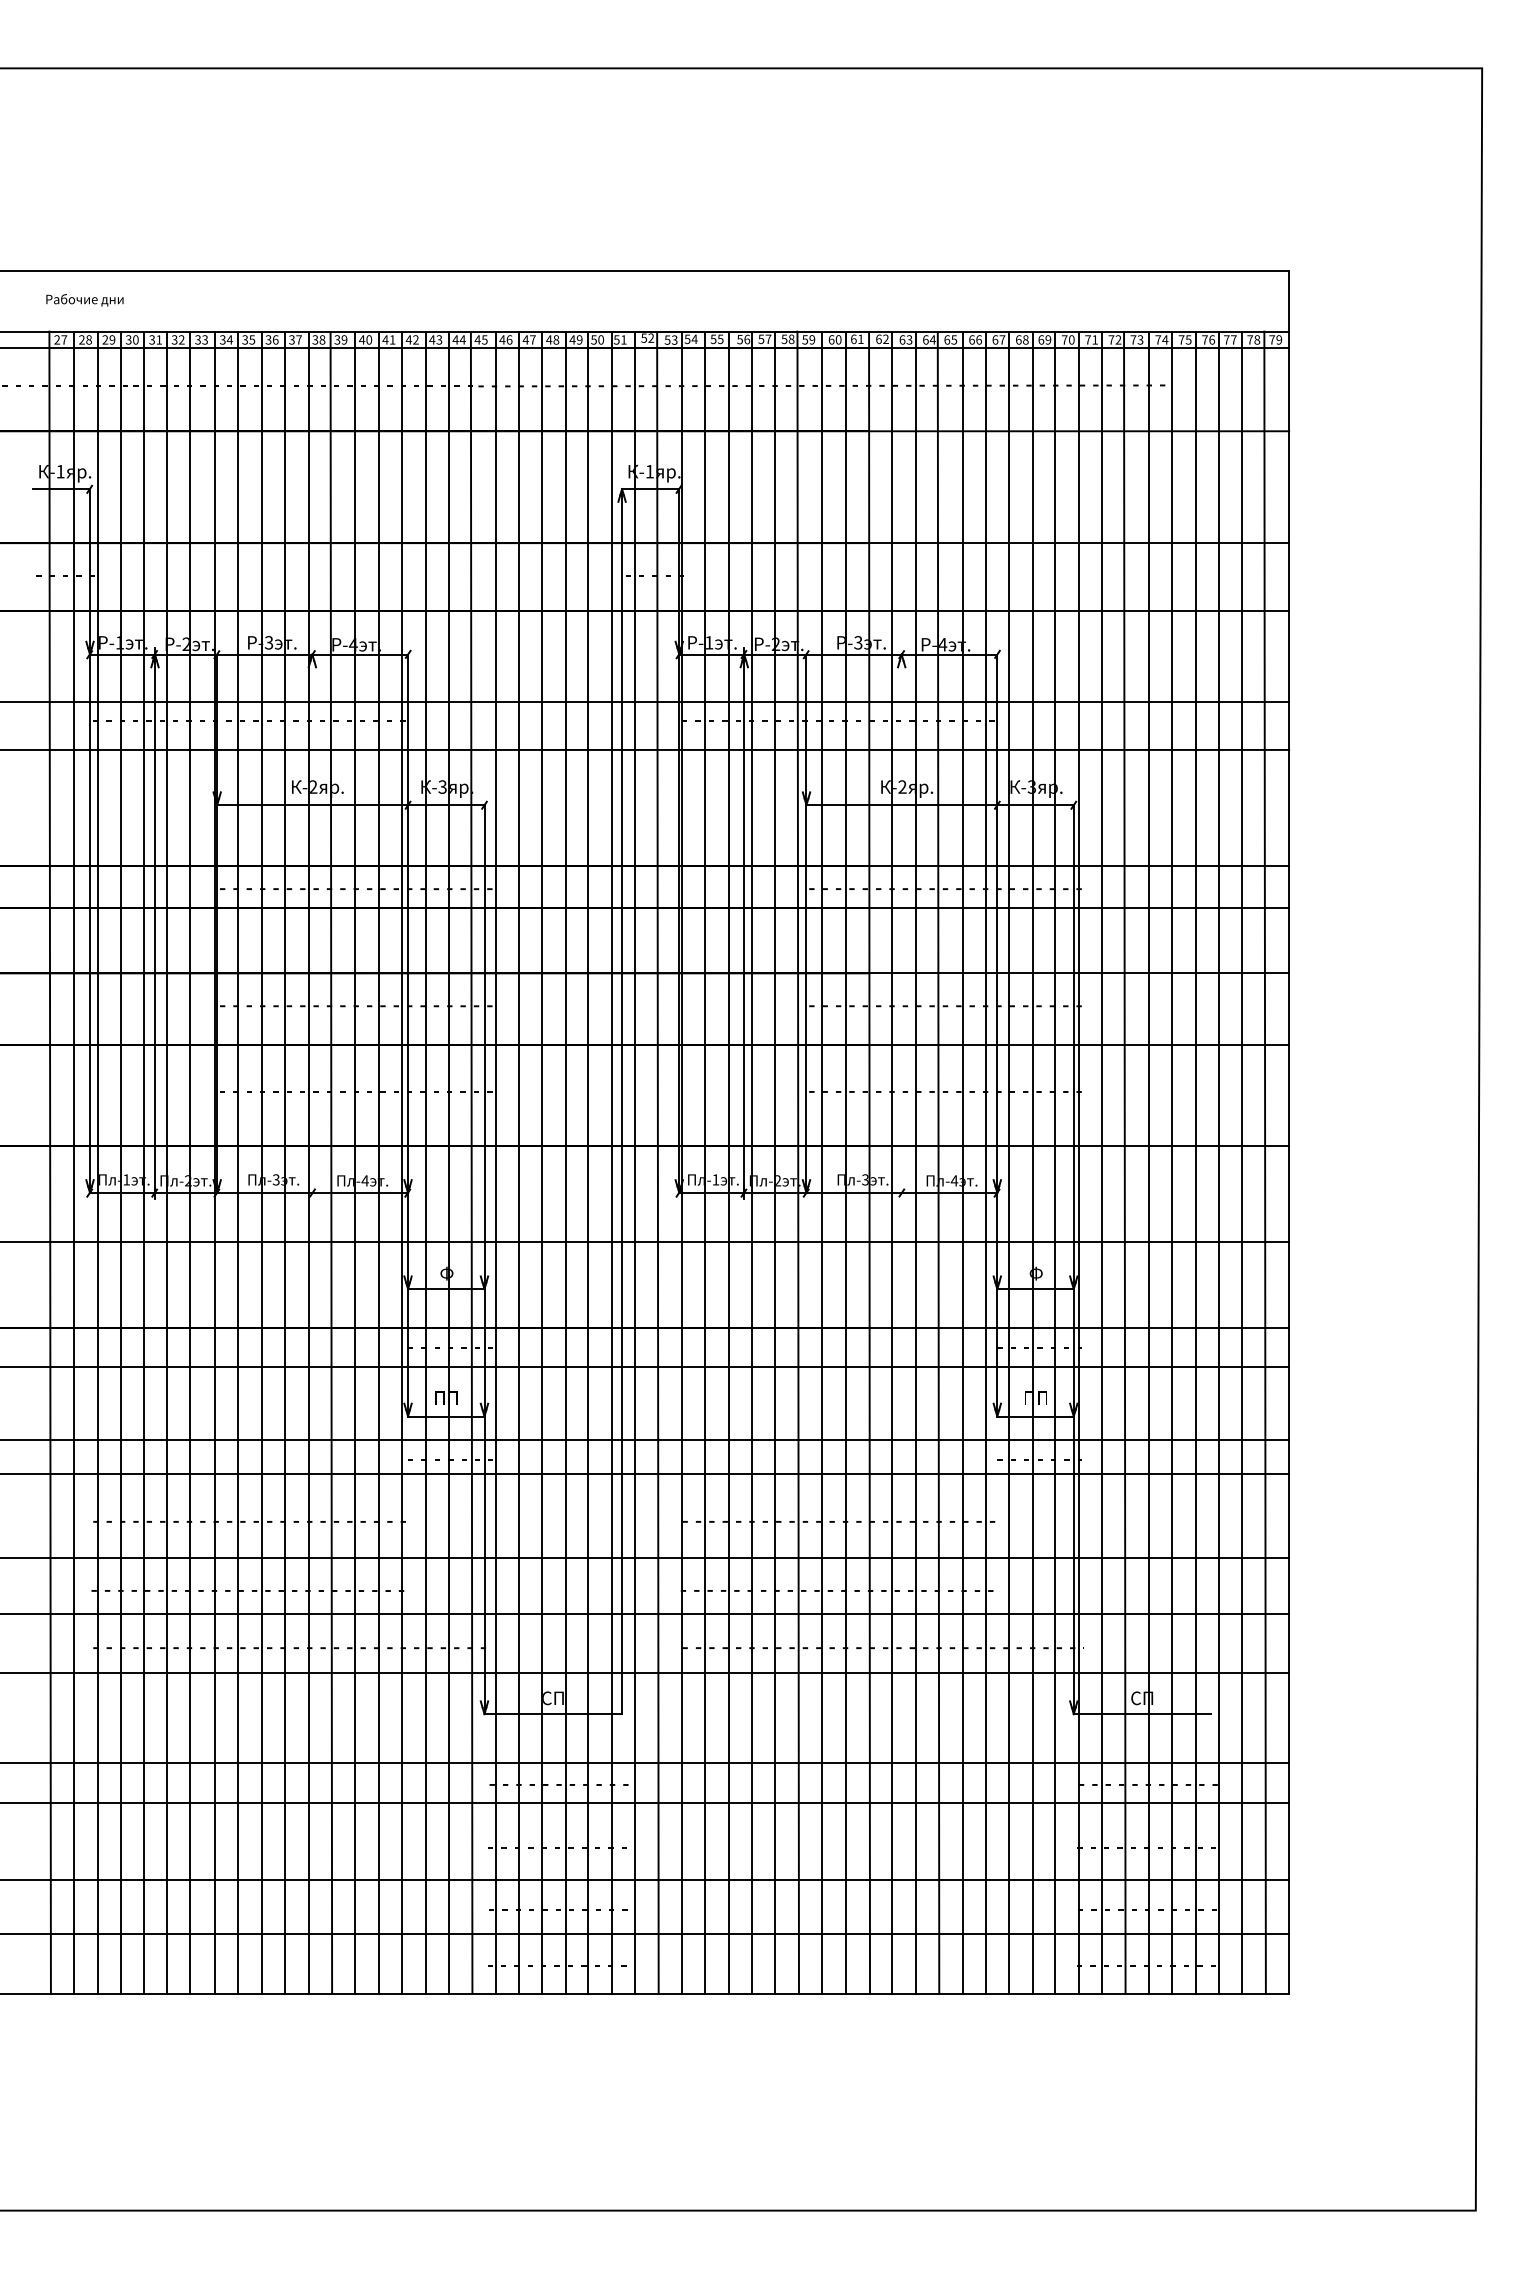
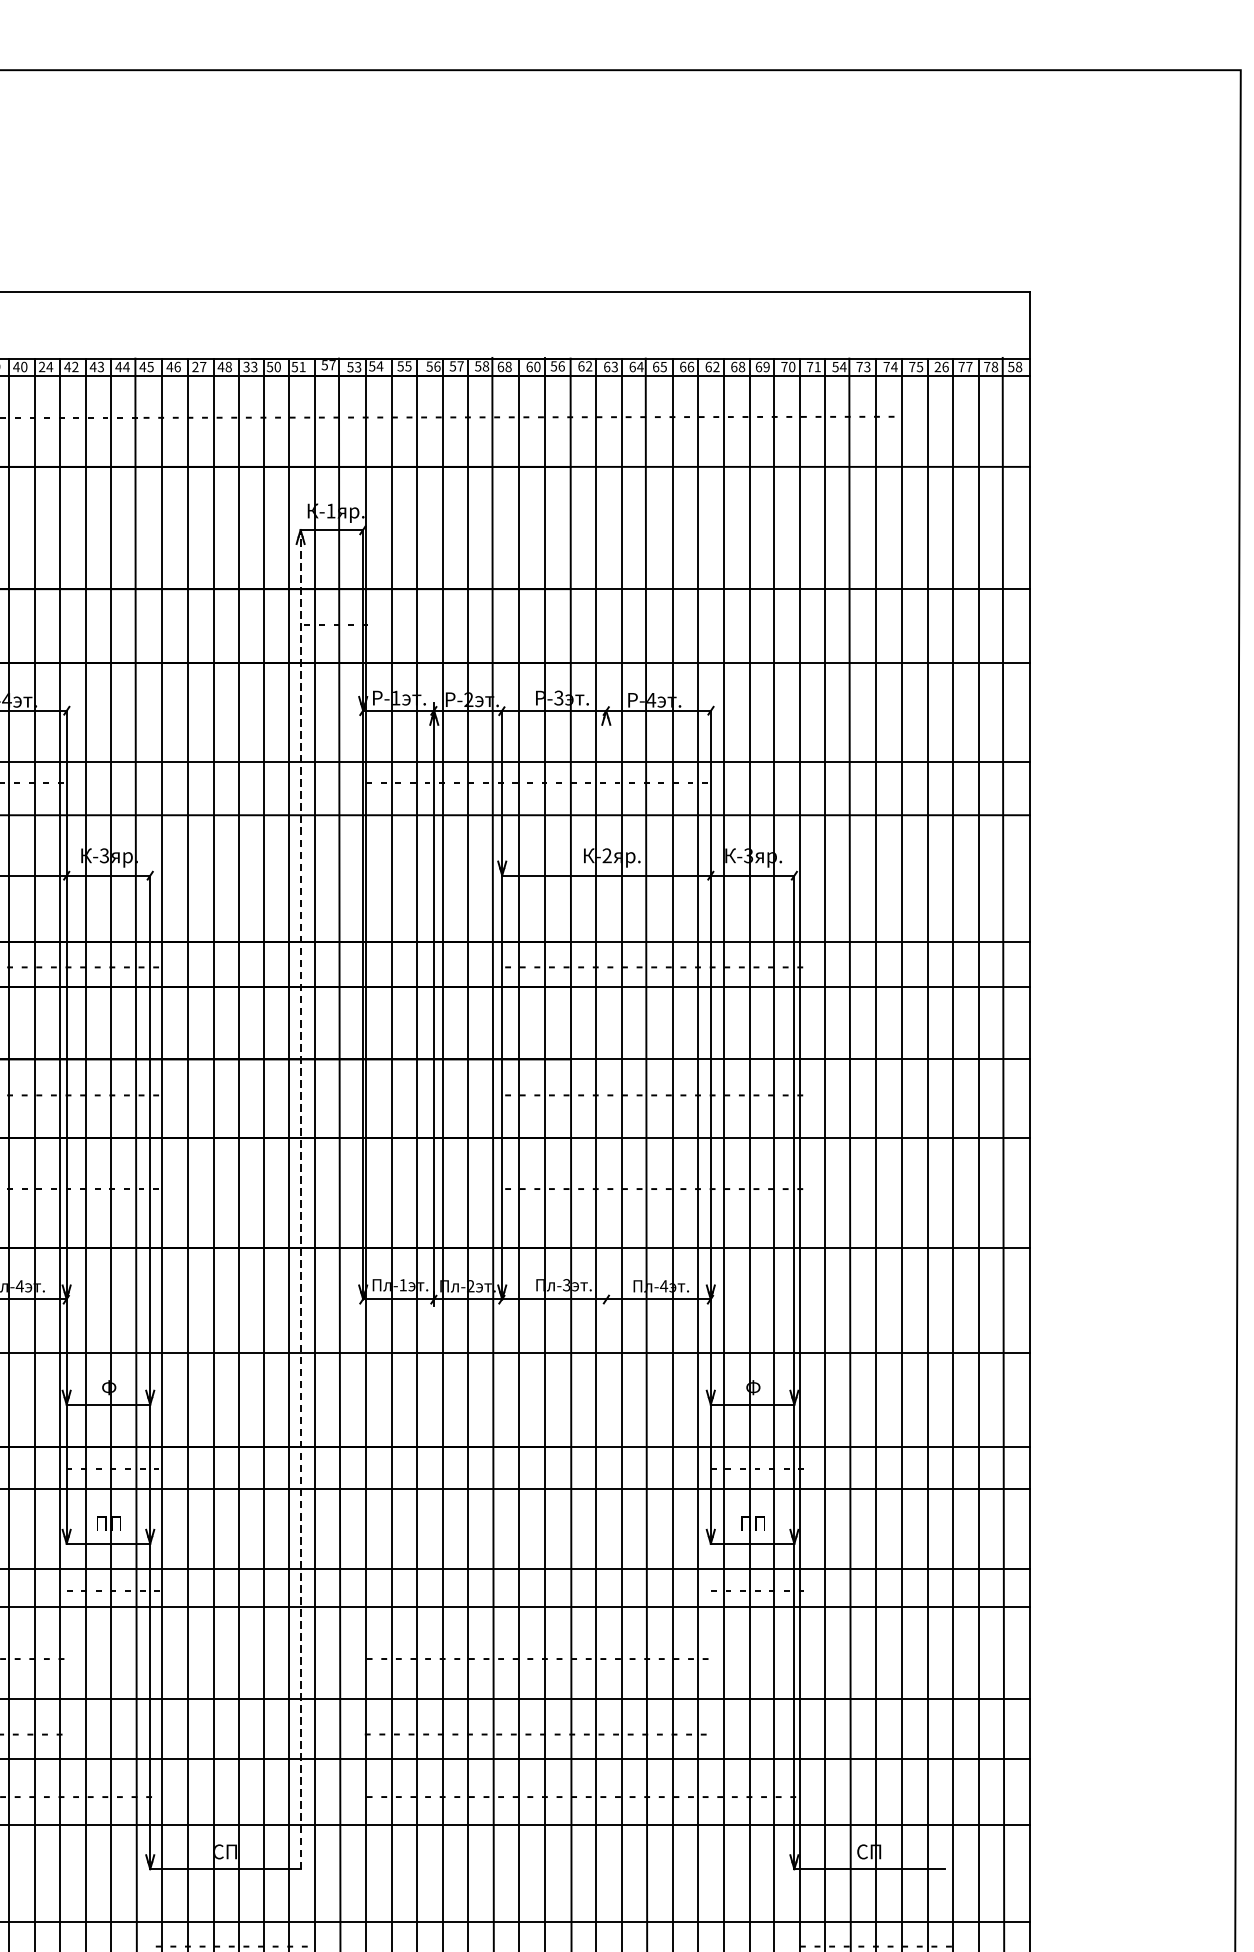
text: (651, 337) -> (332, 364), 52 -> 57
text: (388, 339) -> (45, 366), 41 -> 24
text: (525, 339) -> (195, 366), 47 -> 27
text: (575, 339) -> (249, 366), 49 -> 33
text: (808, 339) -> (504, 366), 59 -> 68
text: (857, 339) -> (557, 366), 61 -> 56
text: (1002, 339) -> (716, 366), 67 -> 62
text: (1114, 339) -> (838, 366), 72 -> 54
text: (1204, 339) -> (937, 366), 76 -> 26
text: (1275, 339) -> (1014, 366), 79 -> 58
line: (622, 1101) -> (301, 1199), solid -> dashed

